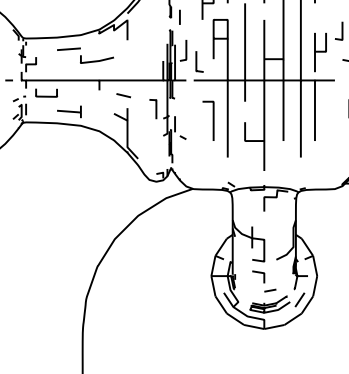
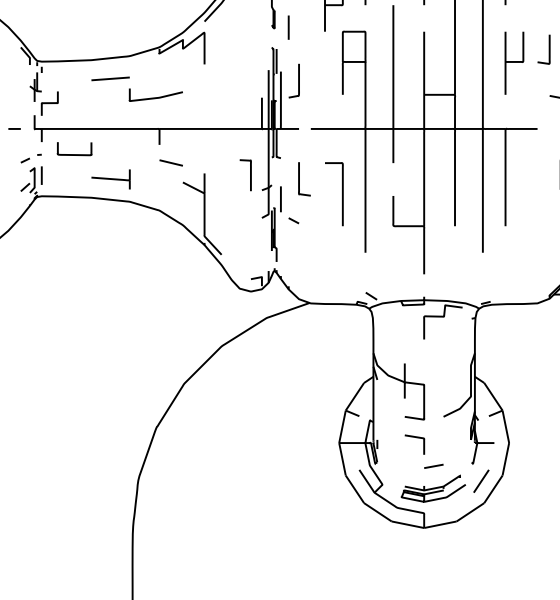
part: (320, 52) -> (514, 63), moved
curve: (197, 61) -> (300, 178), moved
line: (123, 95) -> (170, 162), moved

